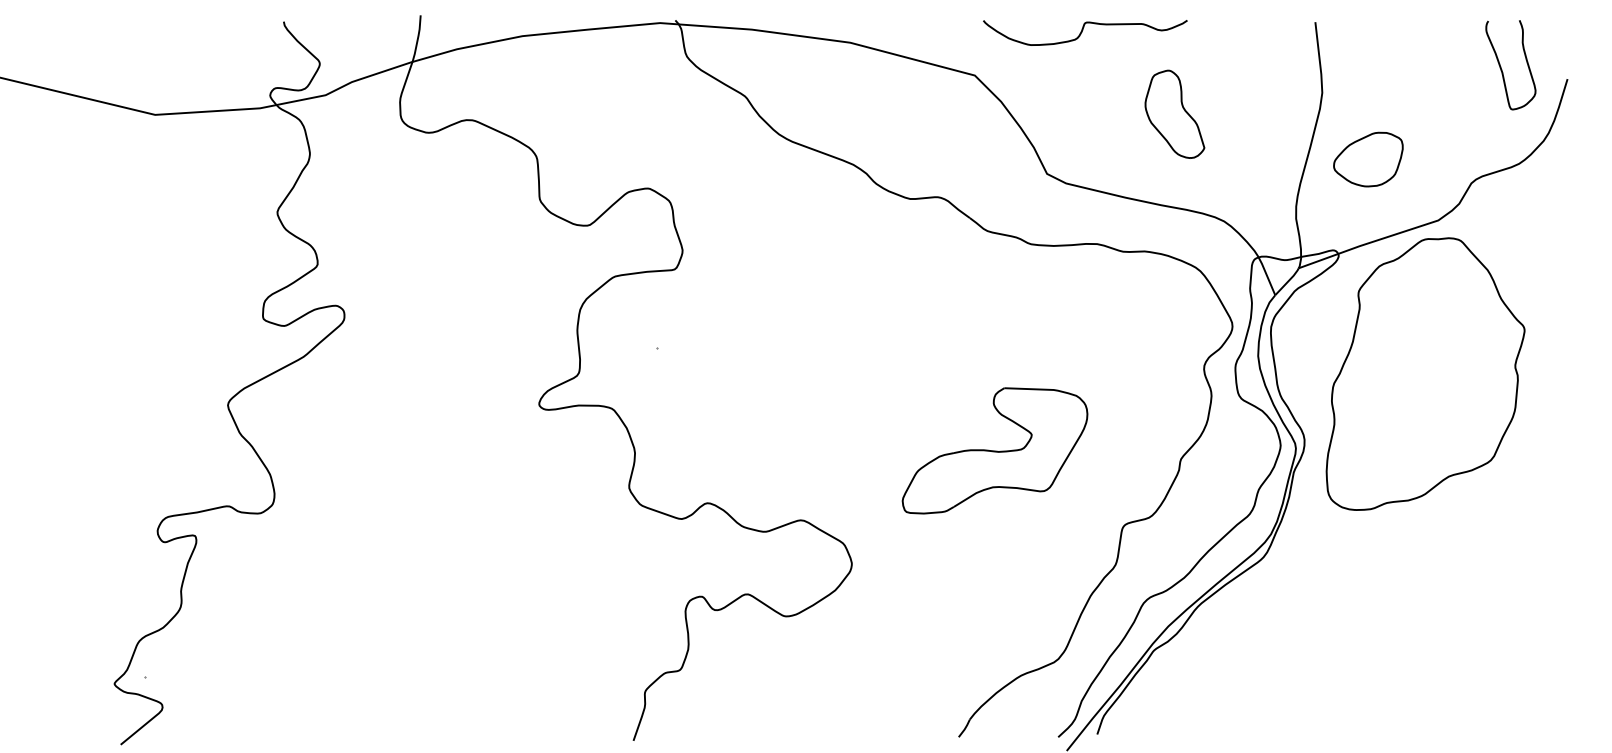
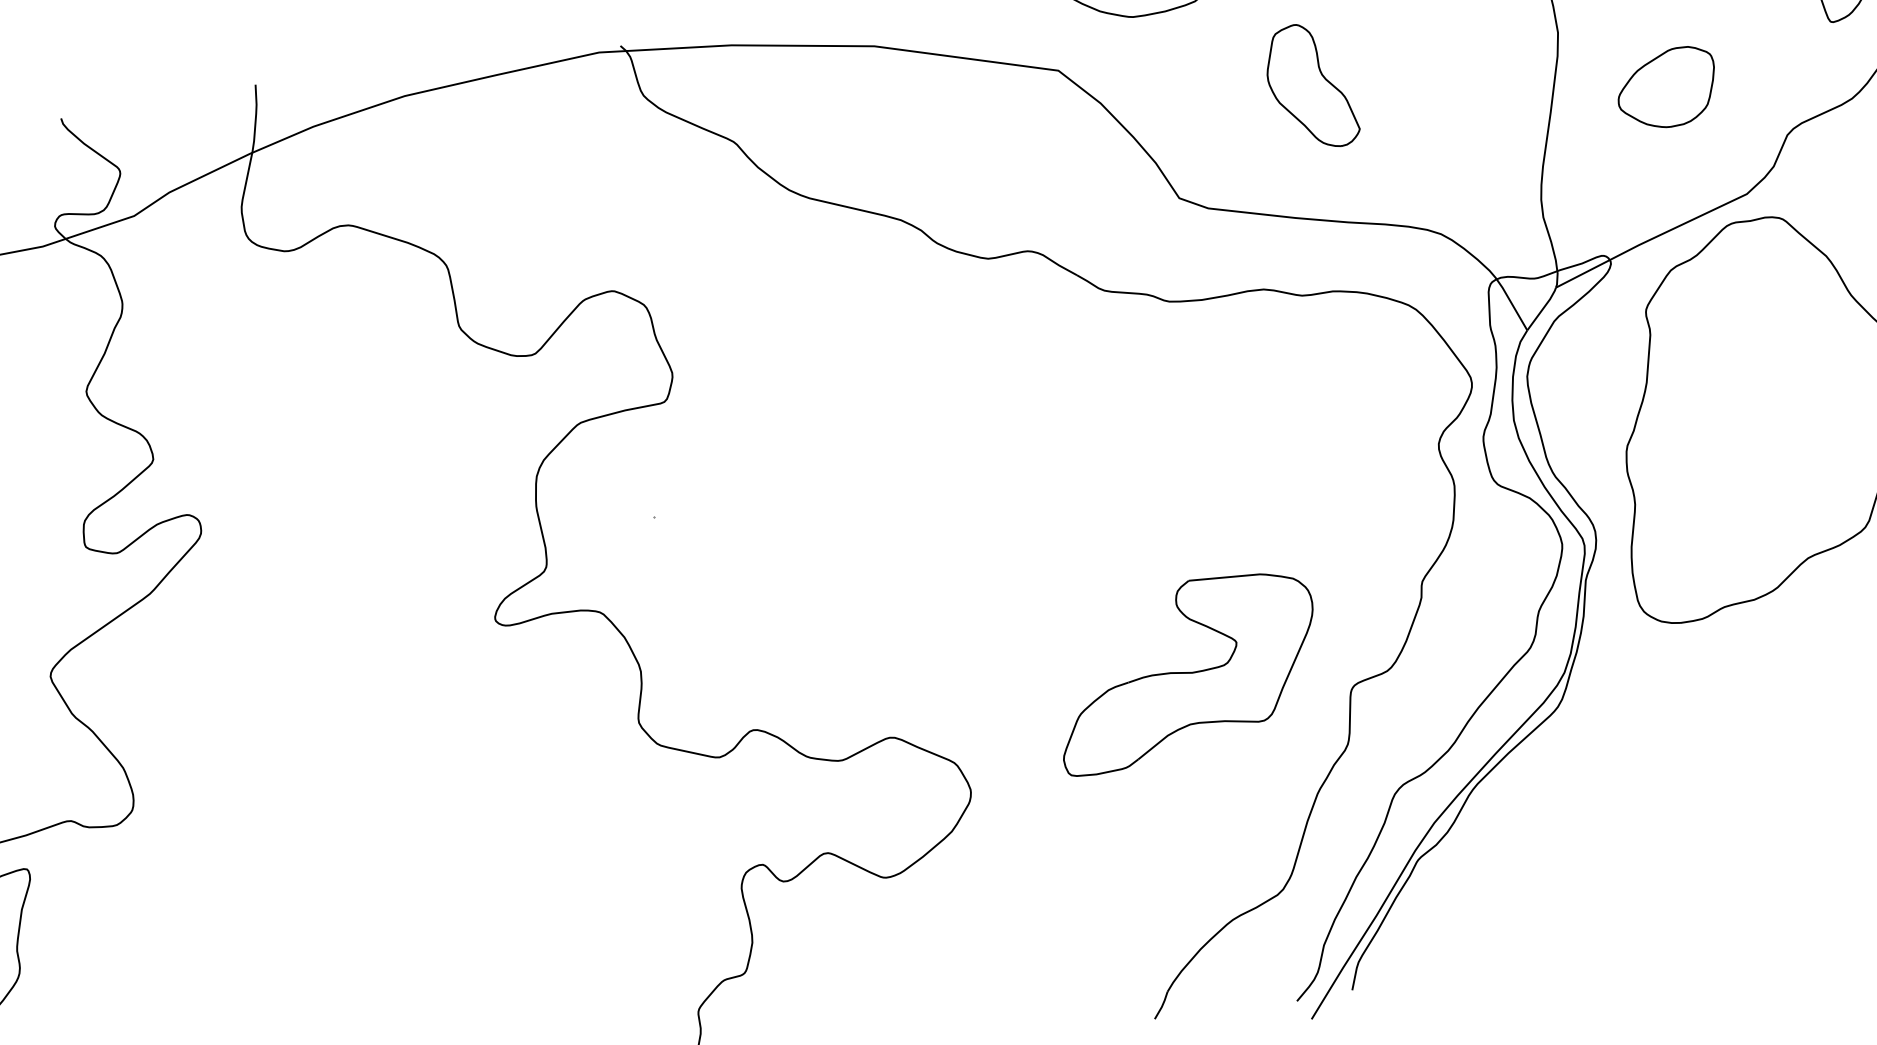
part: (1174, 113) -> (1310, 85), moved
part: (1368, 159) -> (1666, 88), moved
part: (994, 450) -> (1186, 671), moved

